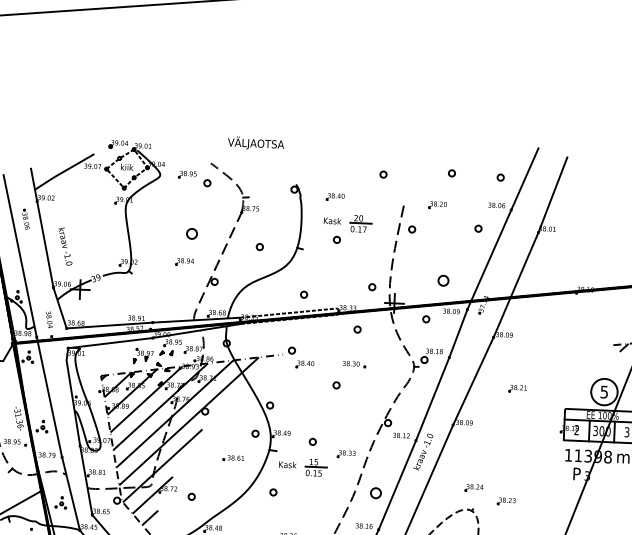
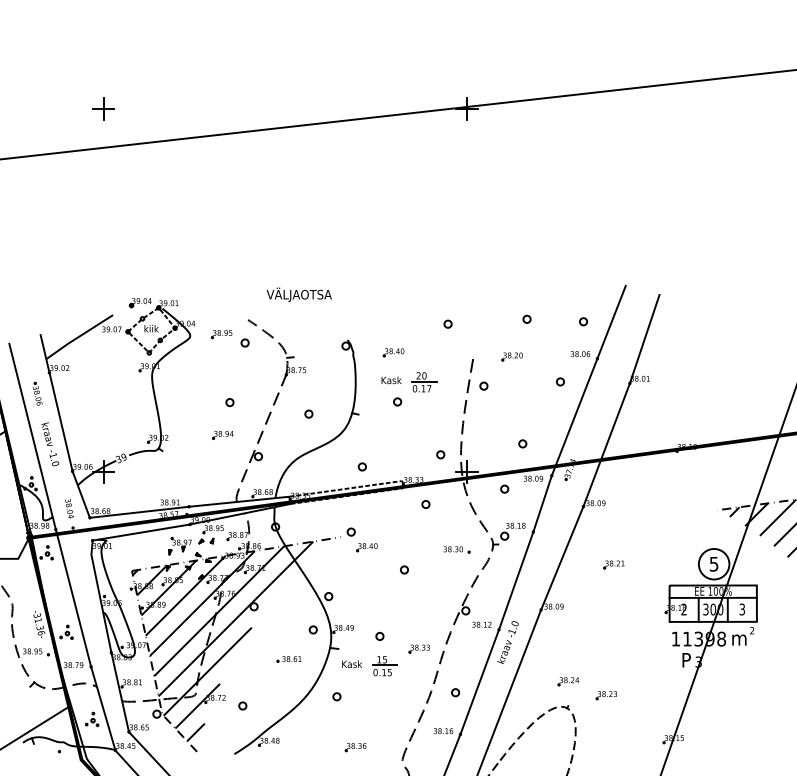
part: (191, 234) -> (229, 402), size x0.62
text: (65, 246) -> (50, 444), moved
part: (443, 280) -> (522, 443), size x0.62
part: (353, 364) -> (456, 549), moved
part: (376, 493) -> (455, 692), size x0.62

